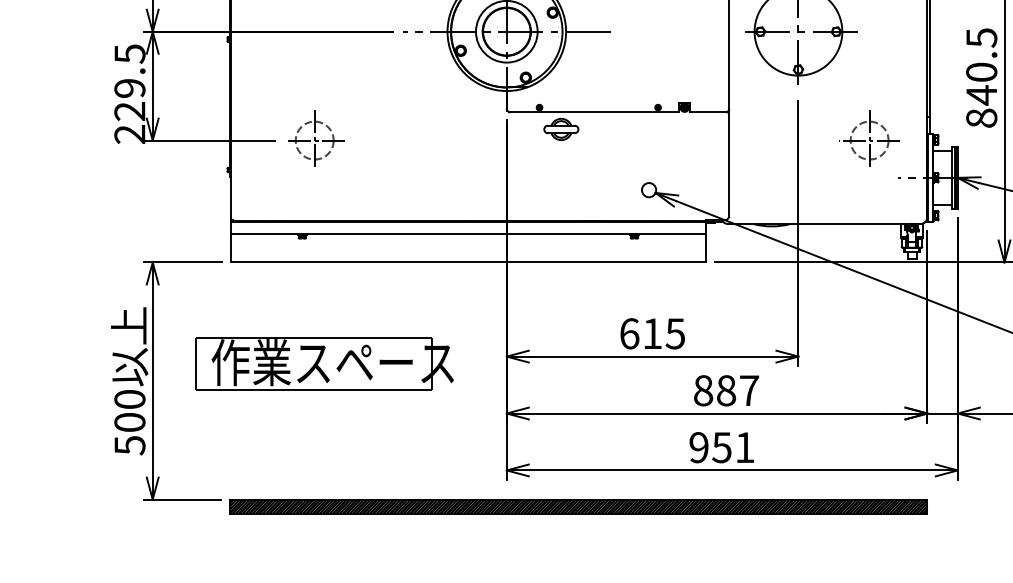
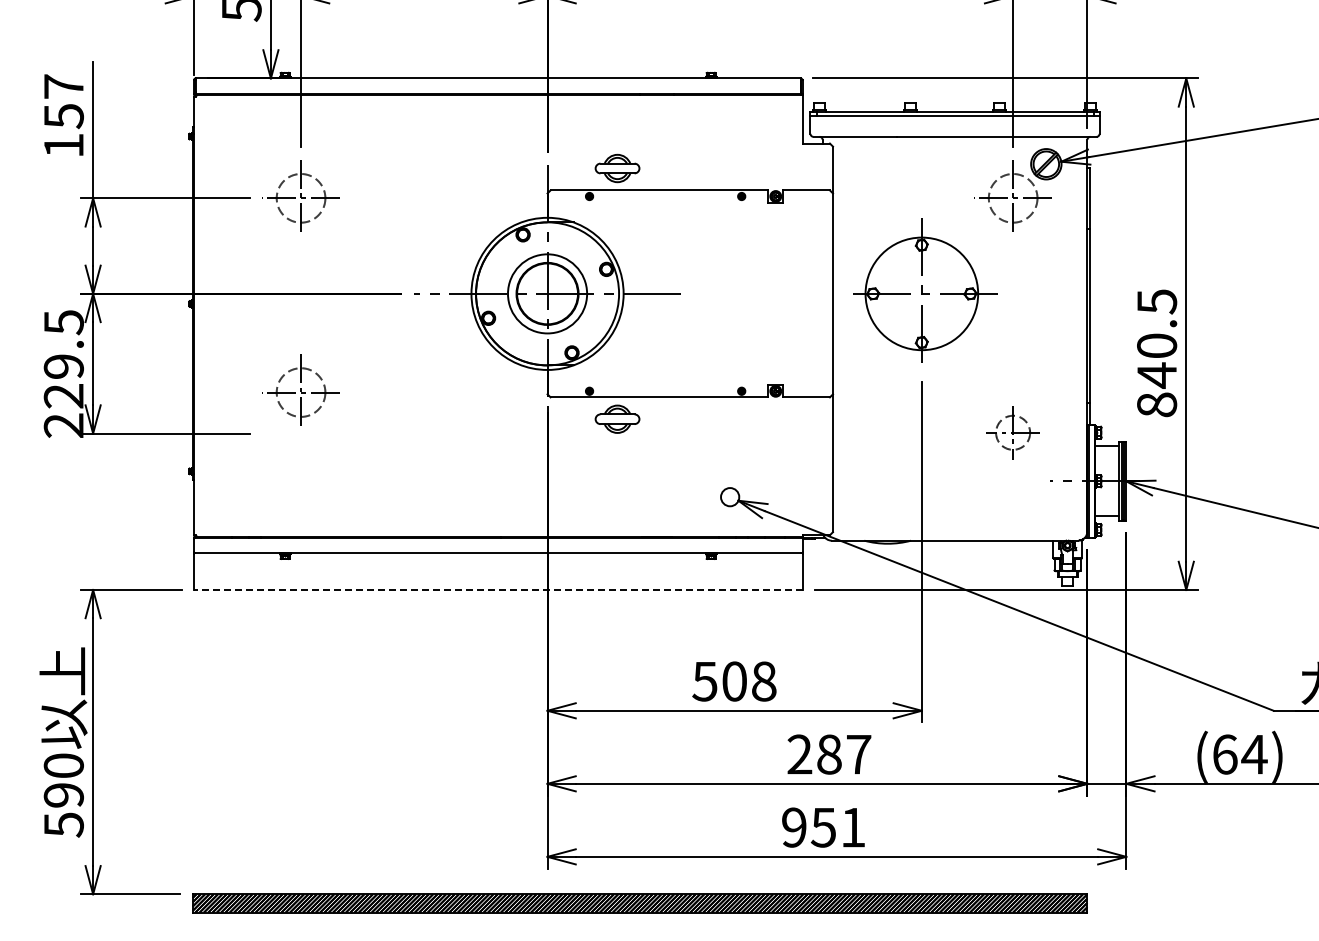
part: (314, 138) -> (300, 389), moved
part: (869, 138) -> (1012, 430), size x0.7
line: (467, 262) -> (497, 589), solid -> dashed
text: (652, 333) -> (734, 681), 615 -> 508
part: (324, 363) -> (313, 719), removed
text: (703, 390) -> (799, 754), 887 -> 287
text: (129, 422) -> (63, 795), 500 -> 590

